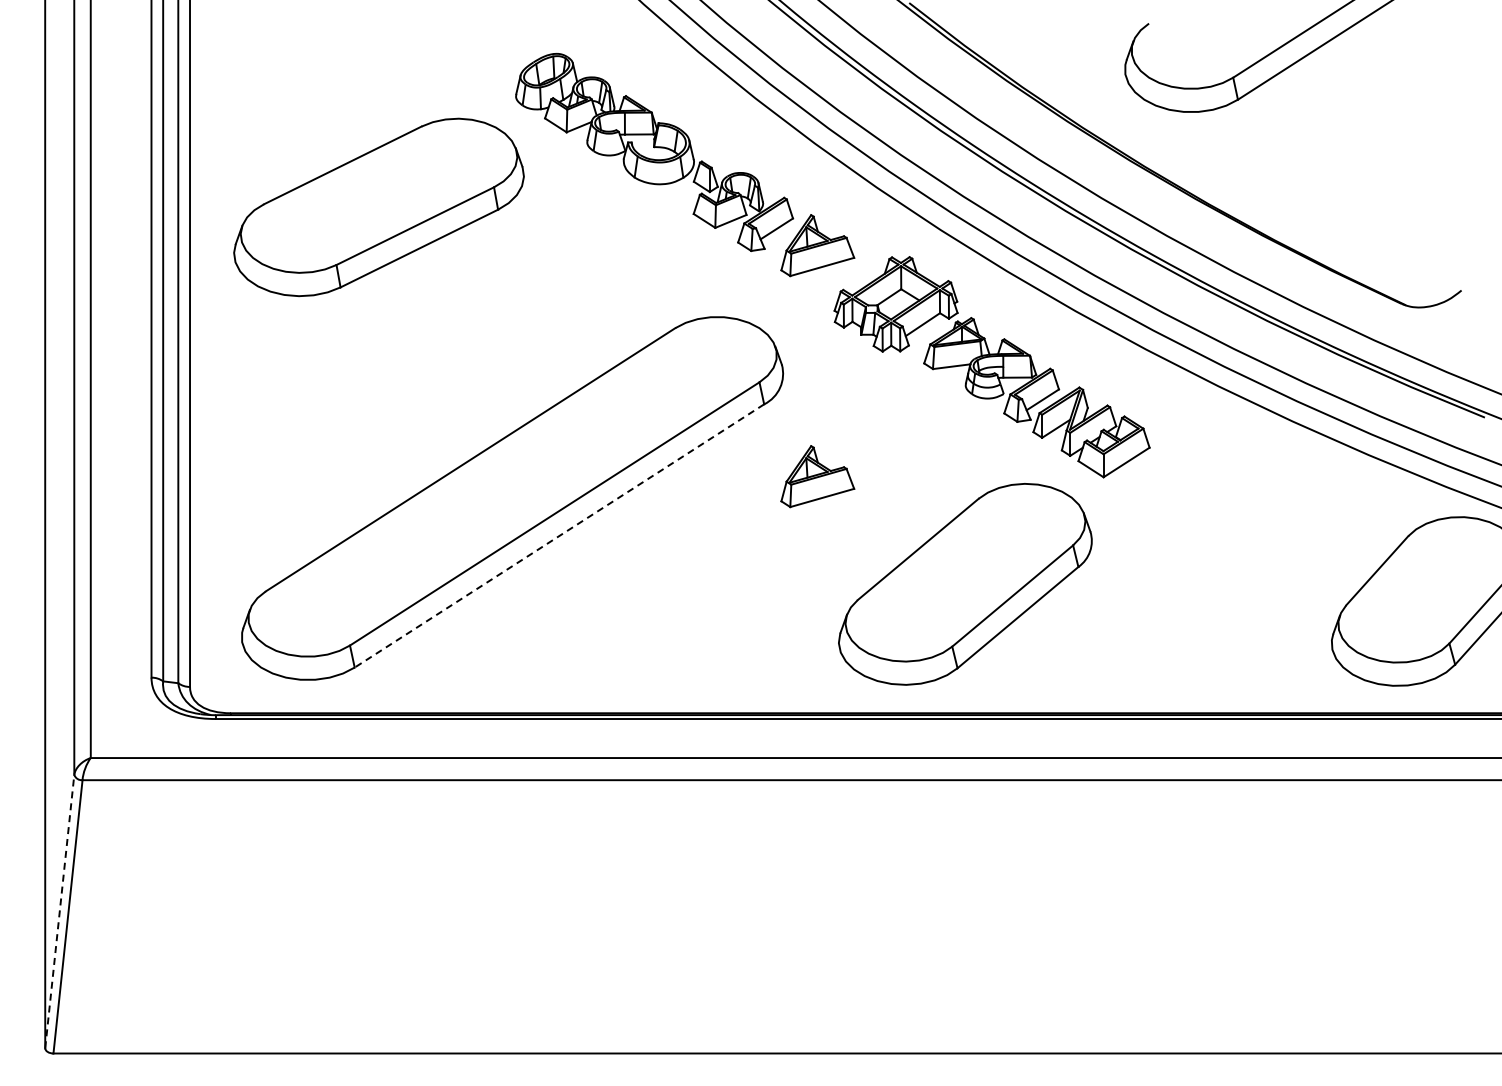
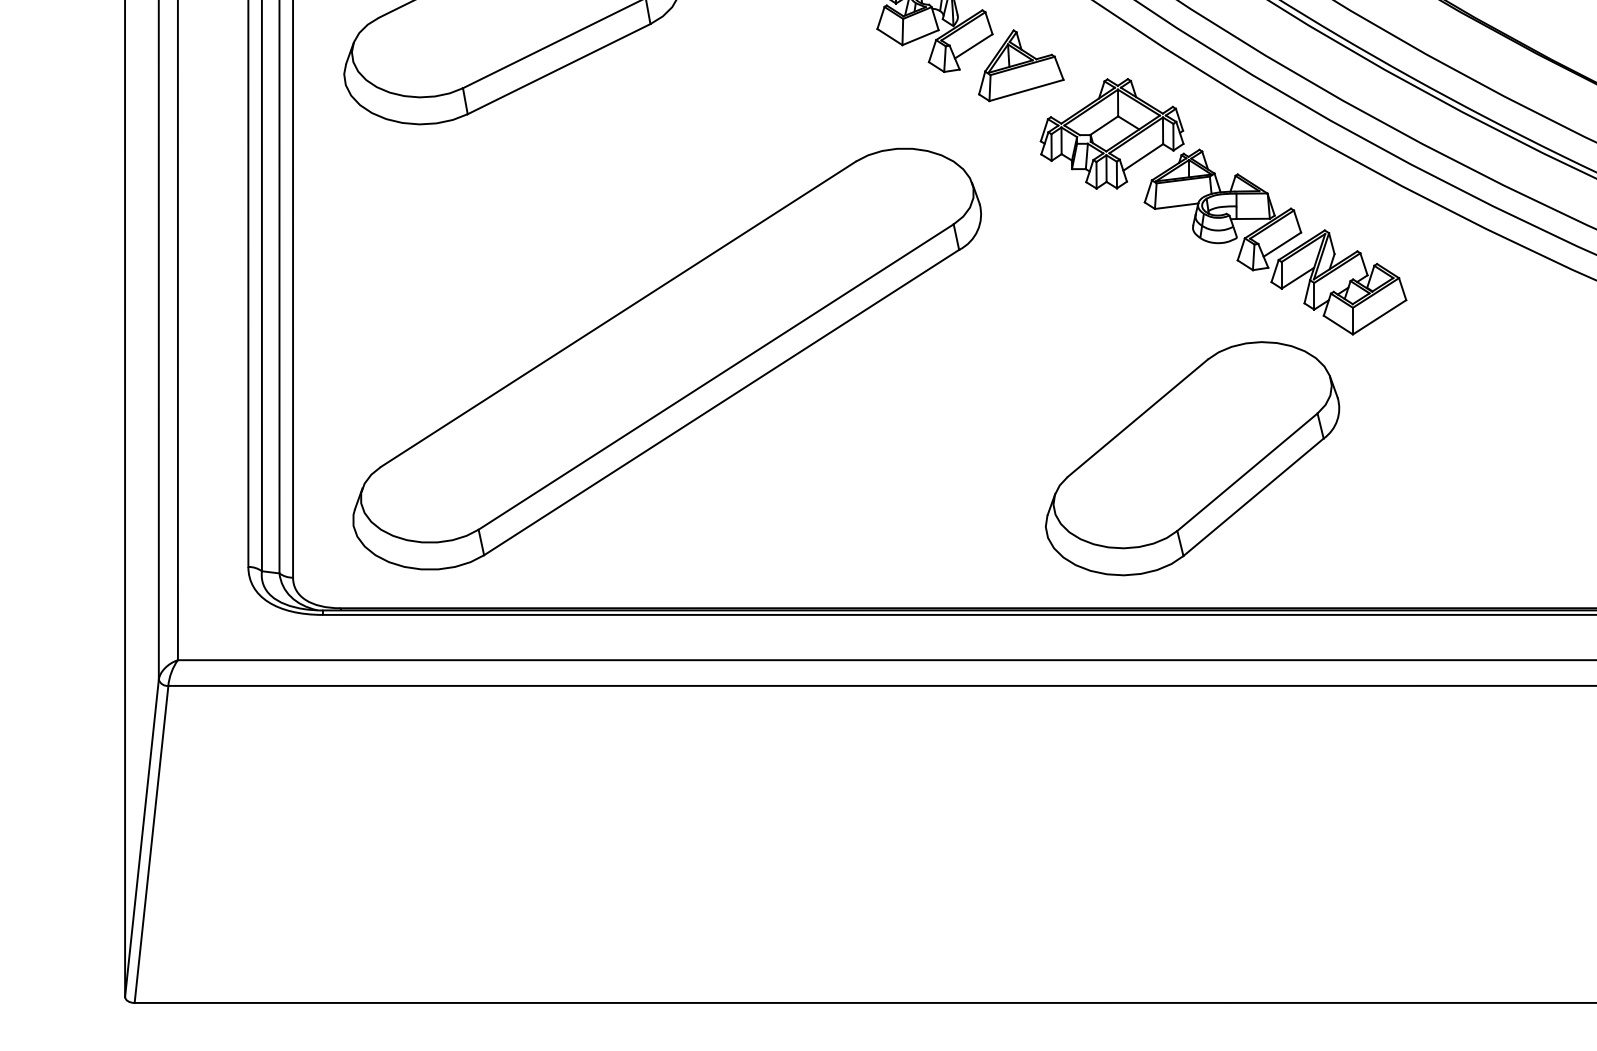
part: (817, 476) -> (1020, 333), removed
line: (559, 536) -> (721, 403), dashed -> solid
line: (59, 911) -> (141, 838), dashed -> solid

